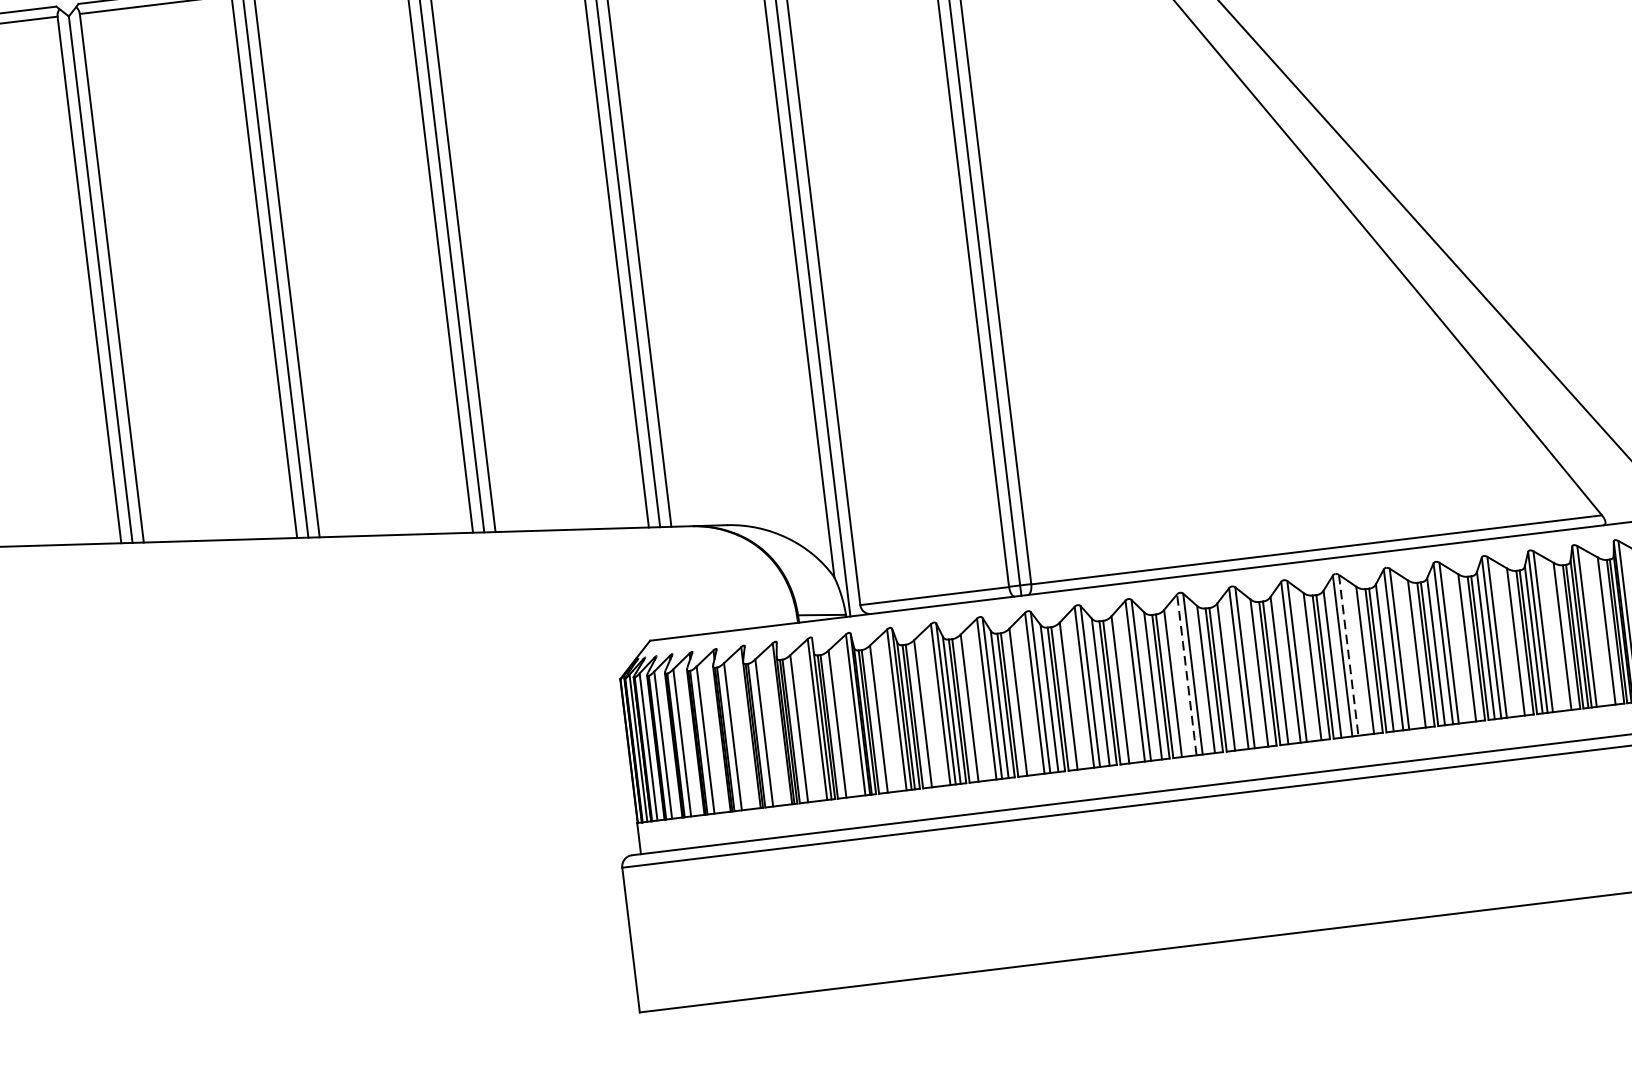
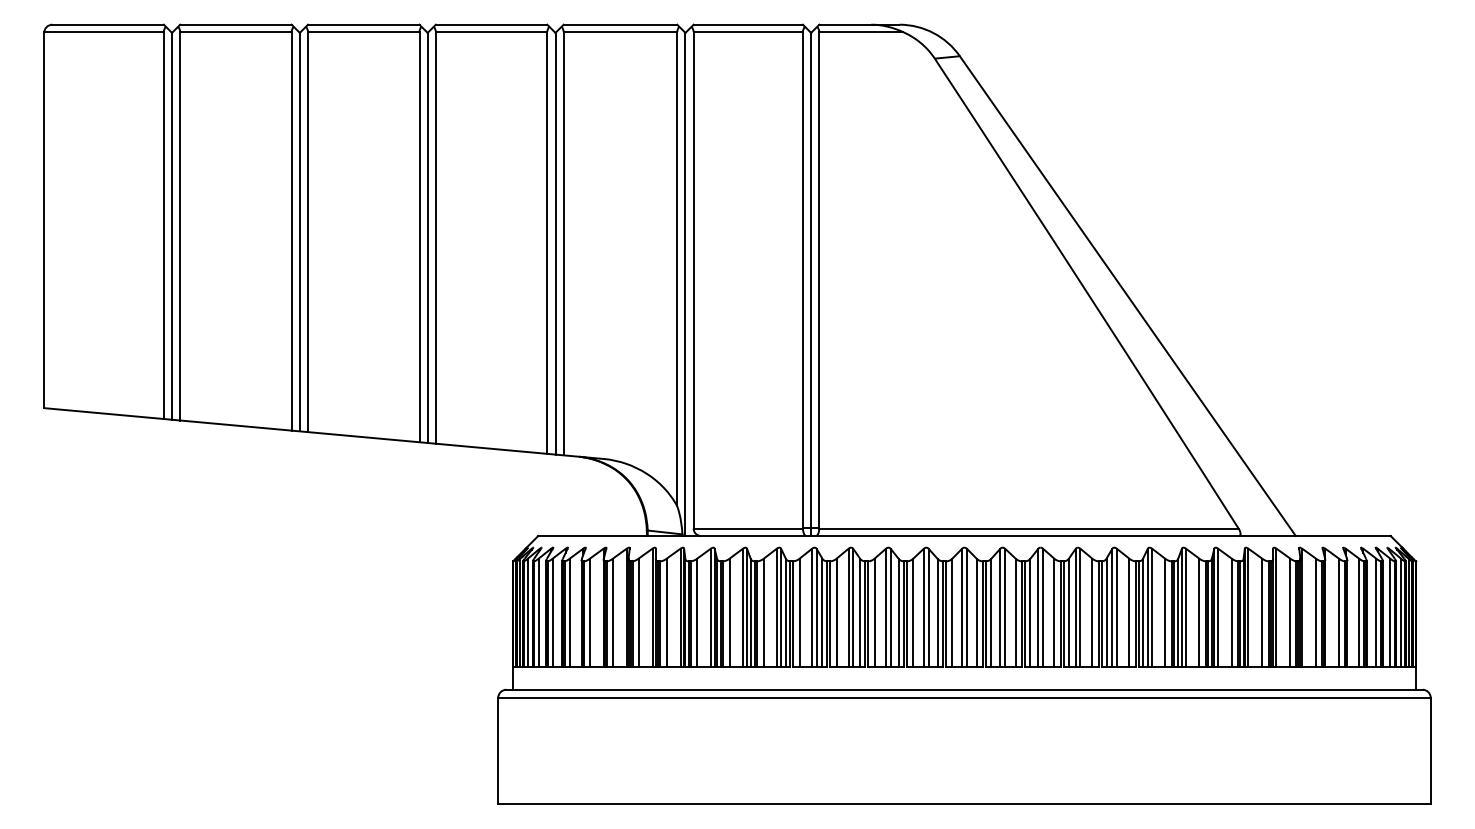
line: (1348, 656) -> (1042, 608), dashed -> solid
line: (1186, 674) -> (923, 607), dashed -> solid

